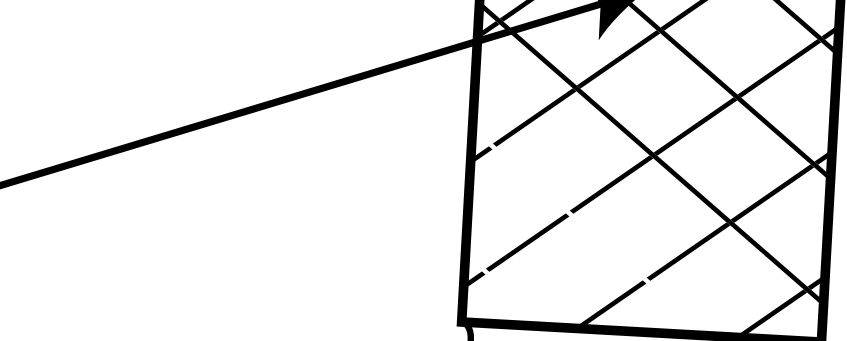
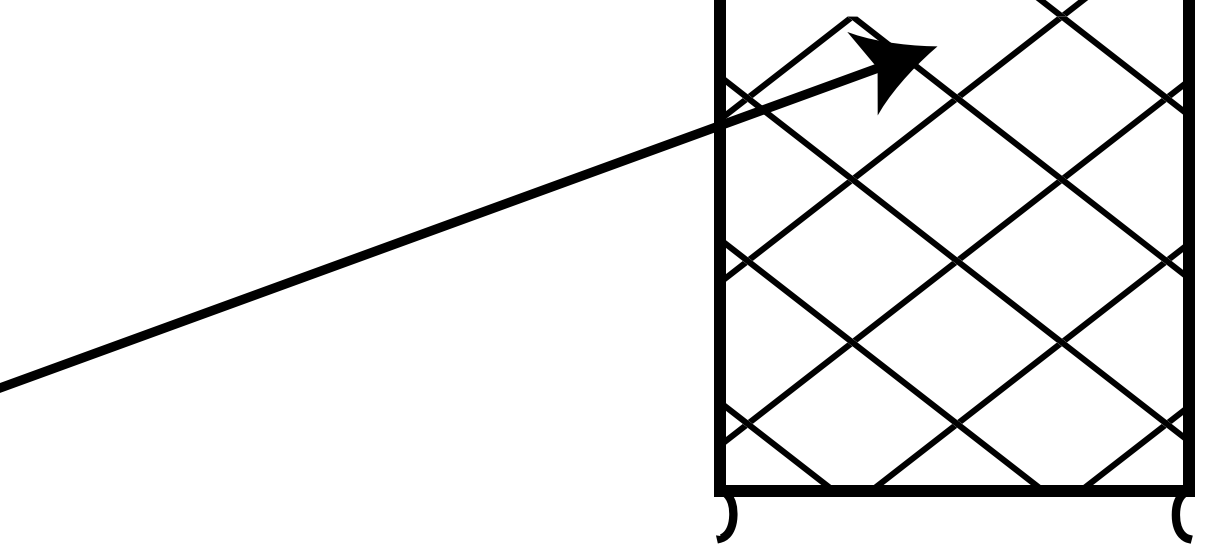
fill: (593, 231) -> (884, 363), added
fill: (509, 288) -> (779, 444), added

